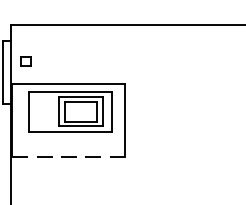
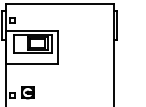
line: (67, 157) -> (31, 64), dashed -> solid

